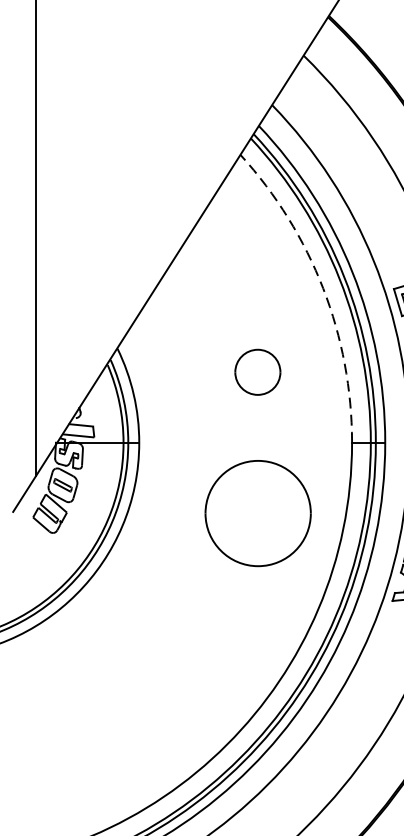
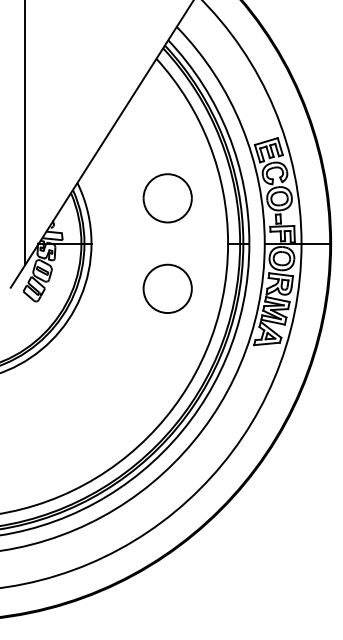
arc: (323, 288) -> (209, 144), dashed -> solid
part: (257, 372) -> (167, 198), size x1.67
part: (257, 512) -> (167, 288), size x0.71

